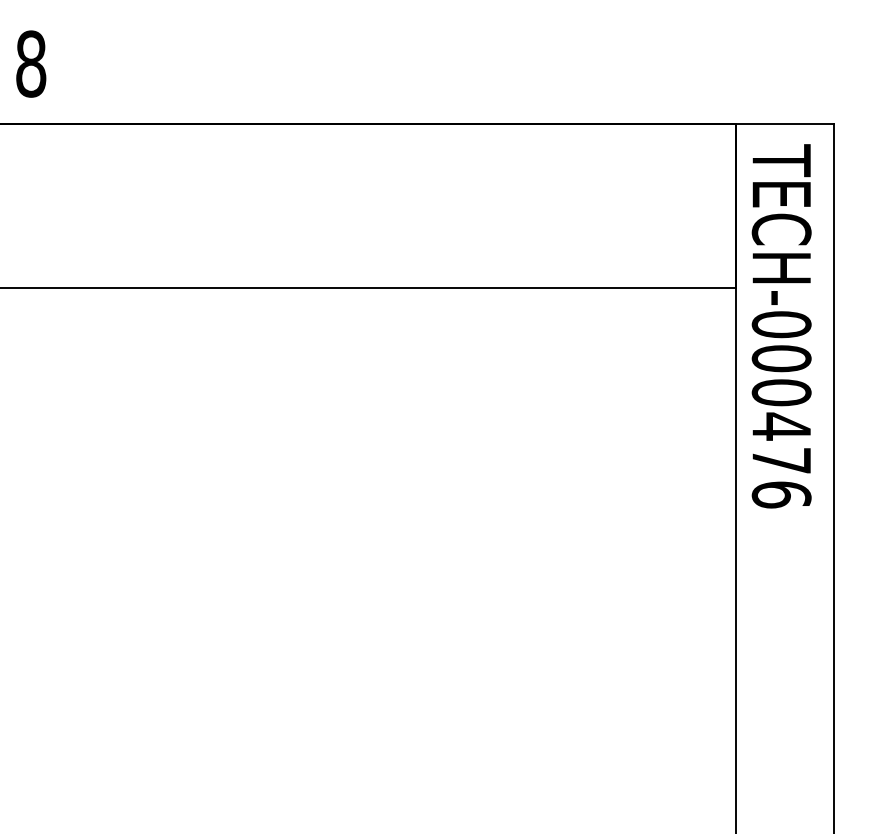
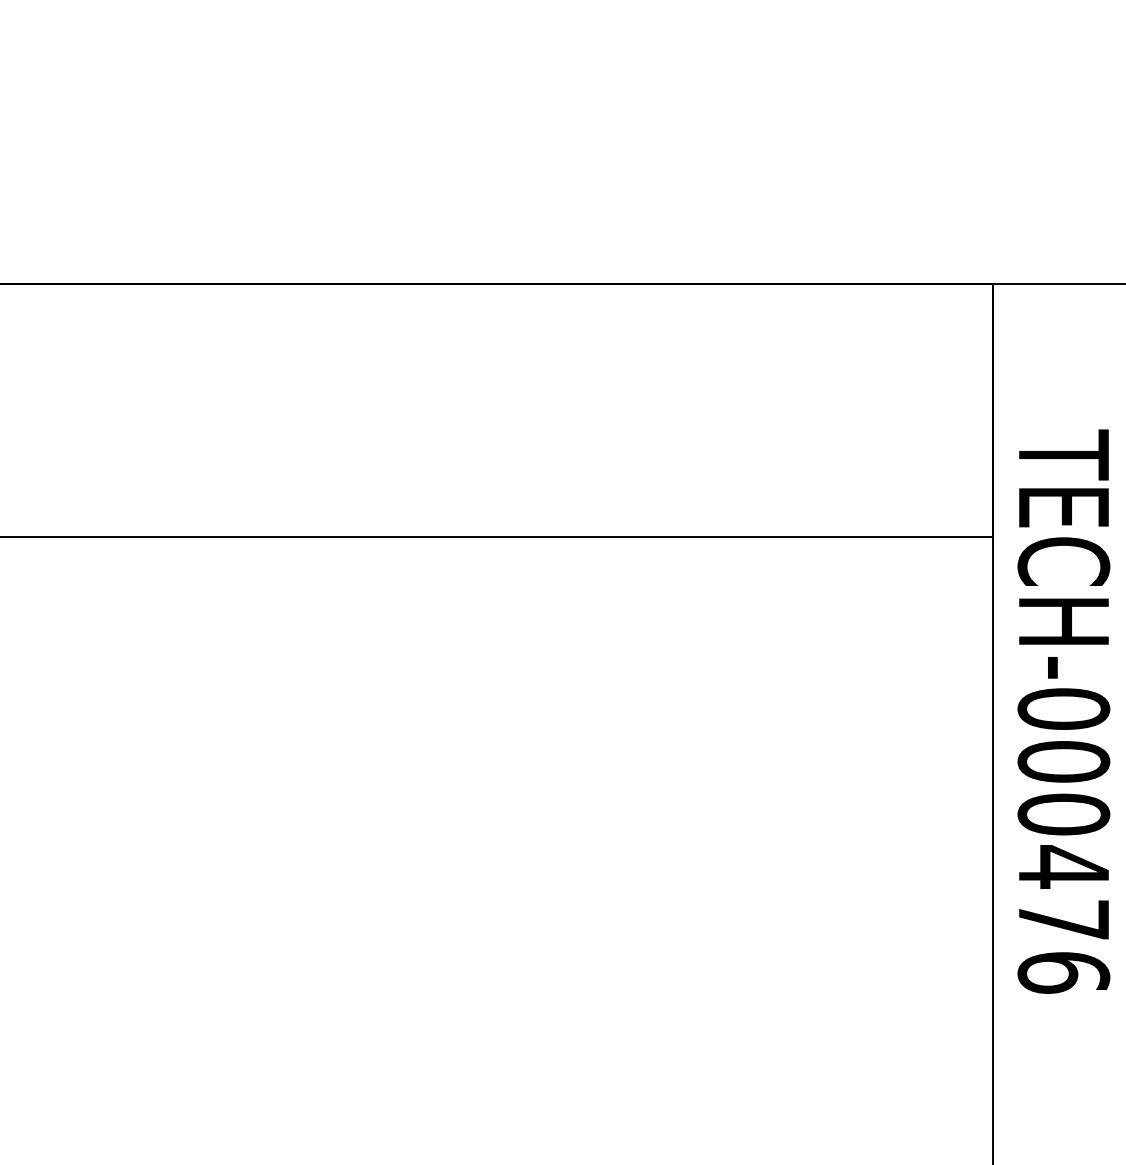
text: (781, 326) -> (1063, 711), moved

